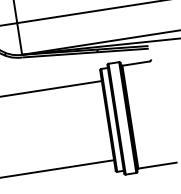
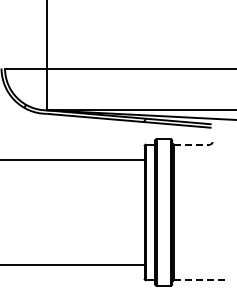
line: (136, 63) -> (192, 144), solid -> dashed
line: (157, 165) -> (199, 280), solid -> dashed

